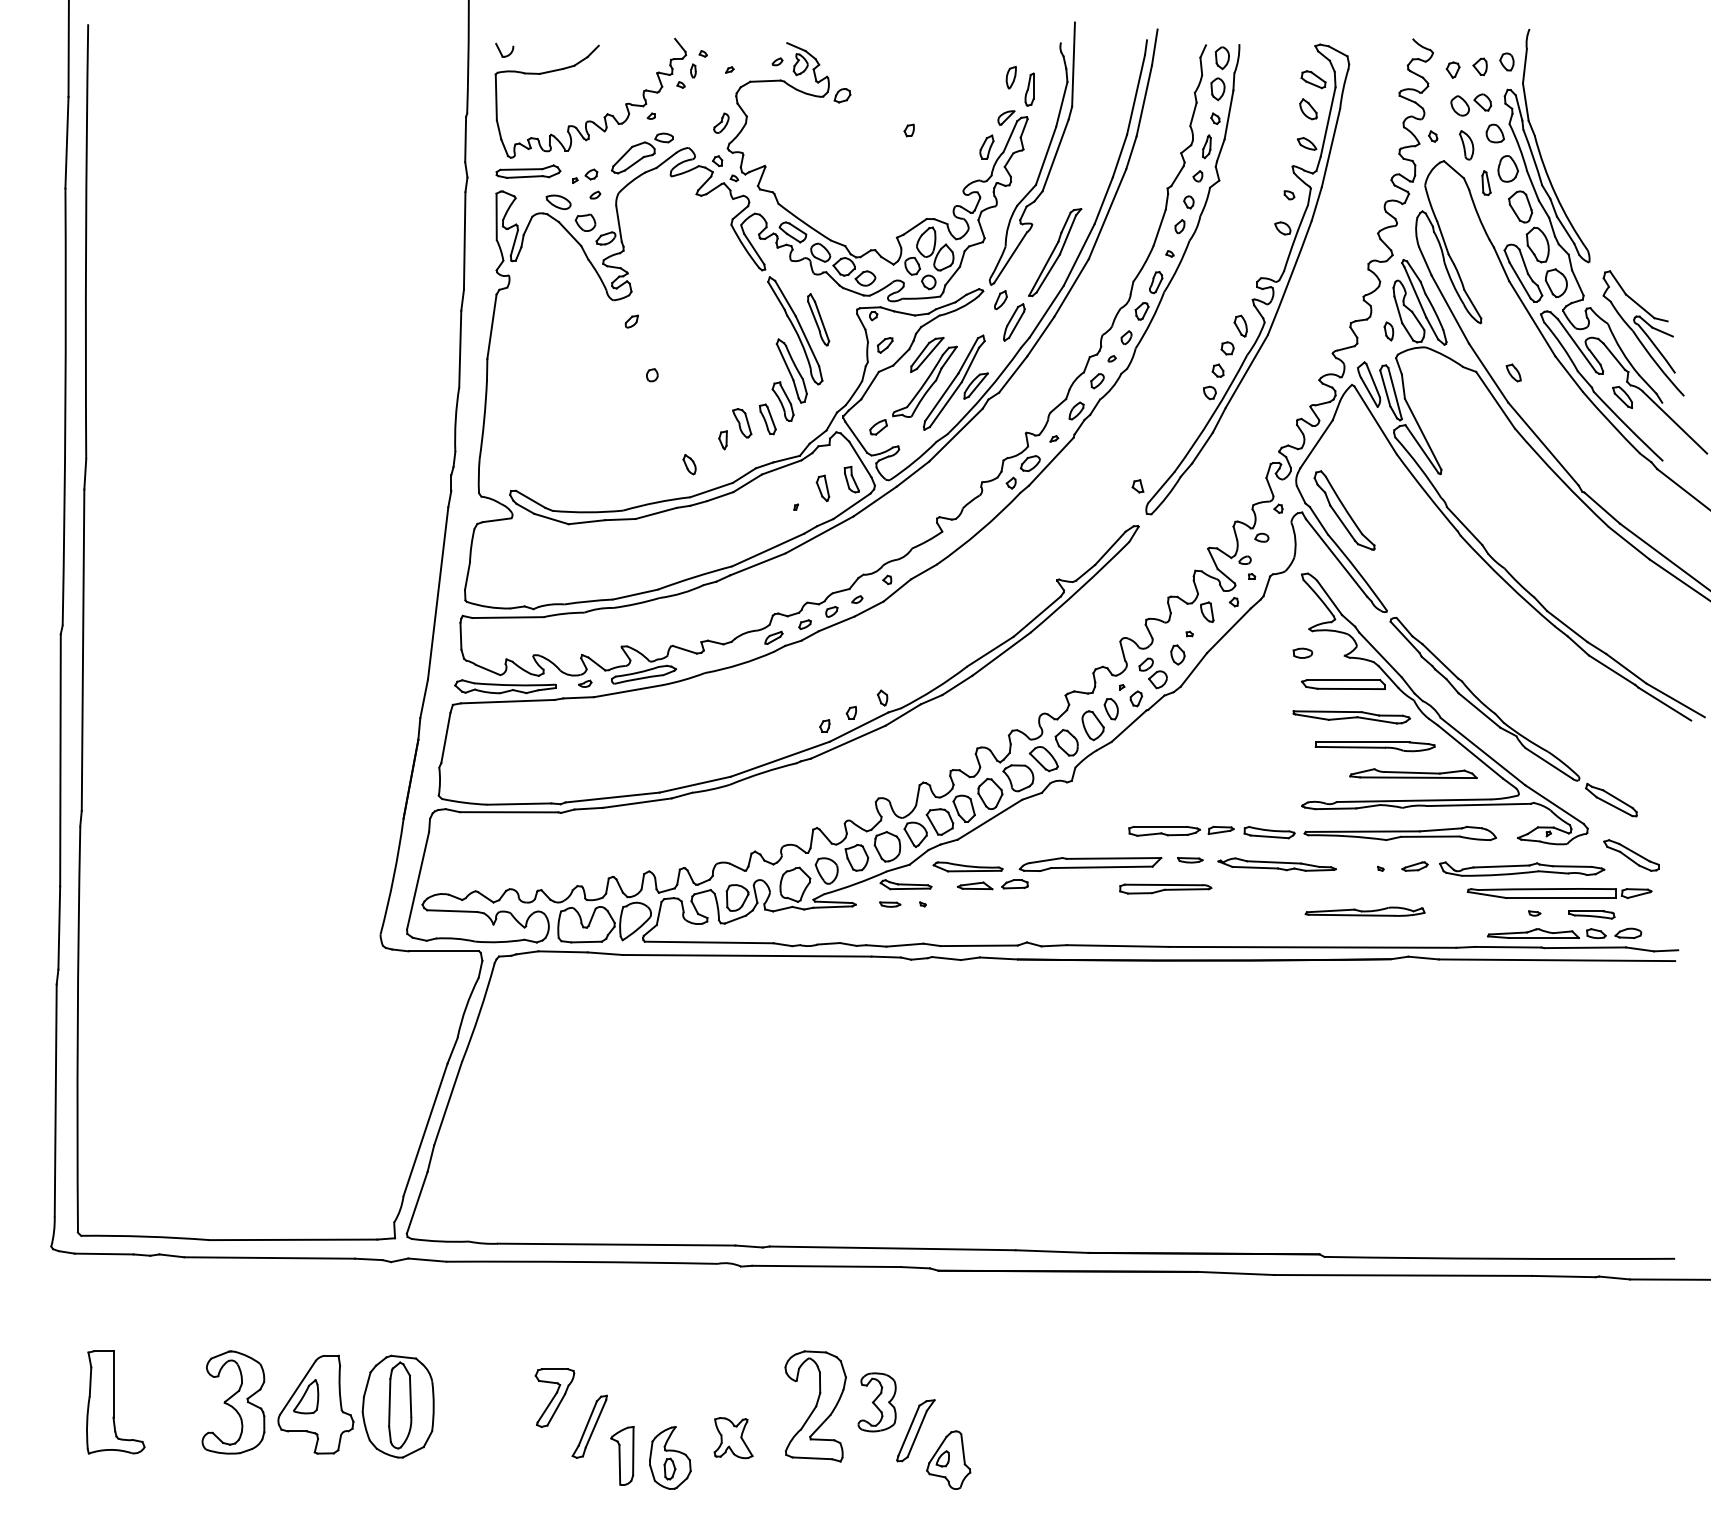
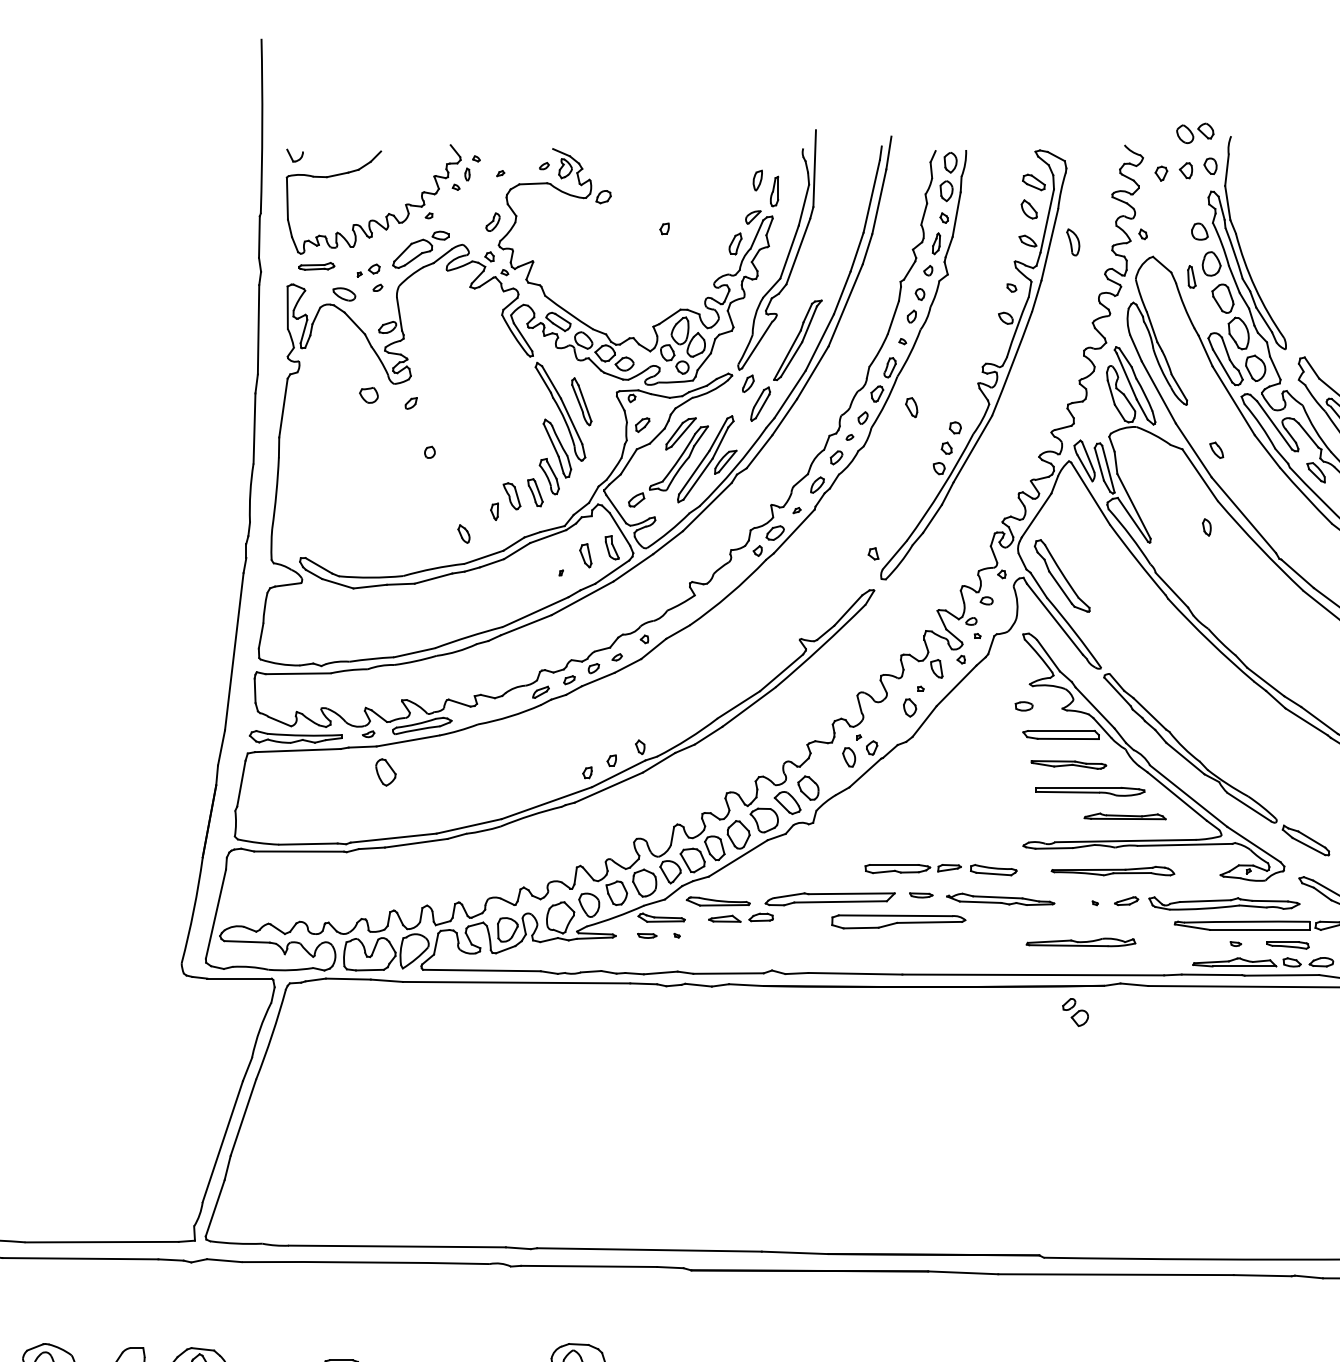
part: (1471, 104) -> (1195, 132), moved
part: (1466, 145) -> (1073, 242), moved
part: (528, 171) -> (316, 266), size x0.6
part: (585, 222) -> (368, 395), moved
part: (1240, 325) -> (911, 406), moved
part: (1388, 331) -> (1206, 527), moved
part: (1152, 673) -> (1074, 1012), moved
part: (1351, 717) -> (1068, 765), size x0.7
part: (1092, 725) -> (385, 772), moved
part: (1413, 773) -> (1125, 816), size x0.7
part: (1399, 833) -> (1112, 870), size x0.7
part: (1165, 888) -> (898, 921), size x1.6

